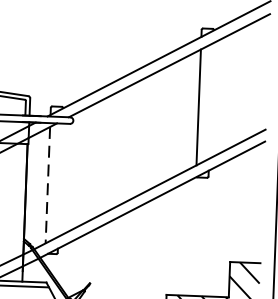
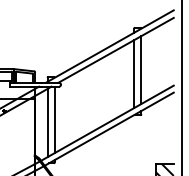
line: (211, 101) -> (141, 70), added
line: (59, 179) -> (54, 119), added
line: (47, 185) -> (47, 123), dashed -> solid

